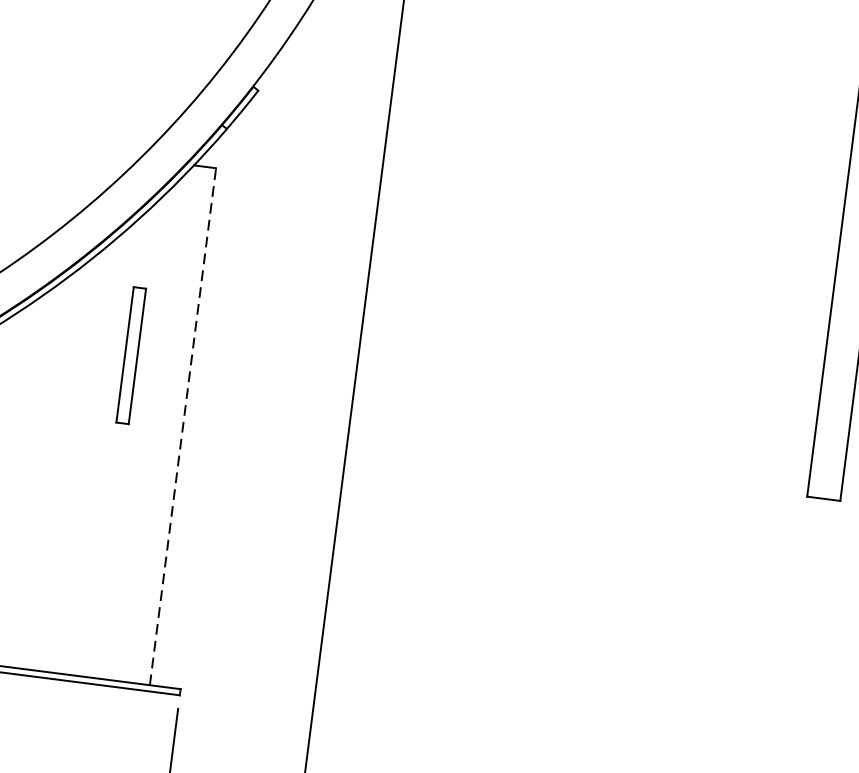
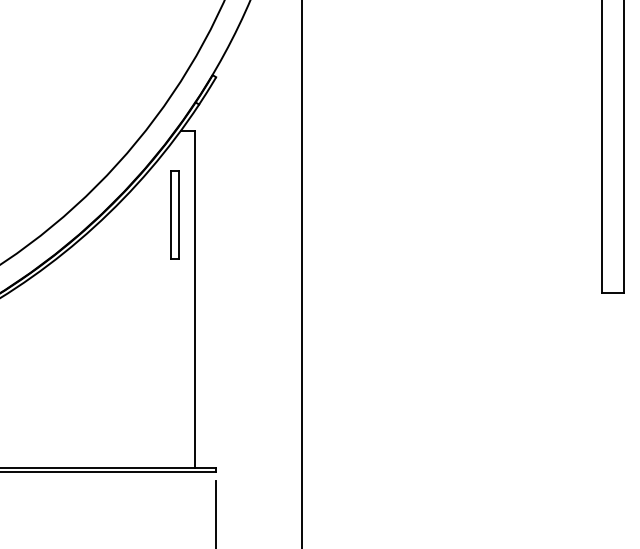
part: (130, 354) -> (174, 214), moved
line: (183, 426) -> (195, 299), dashed -> solid

